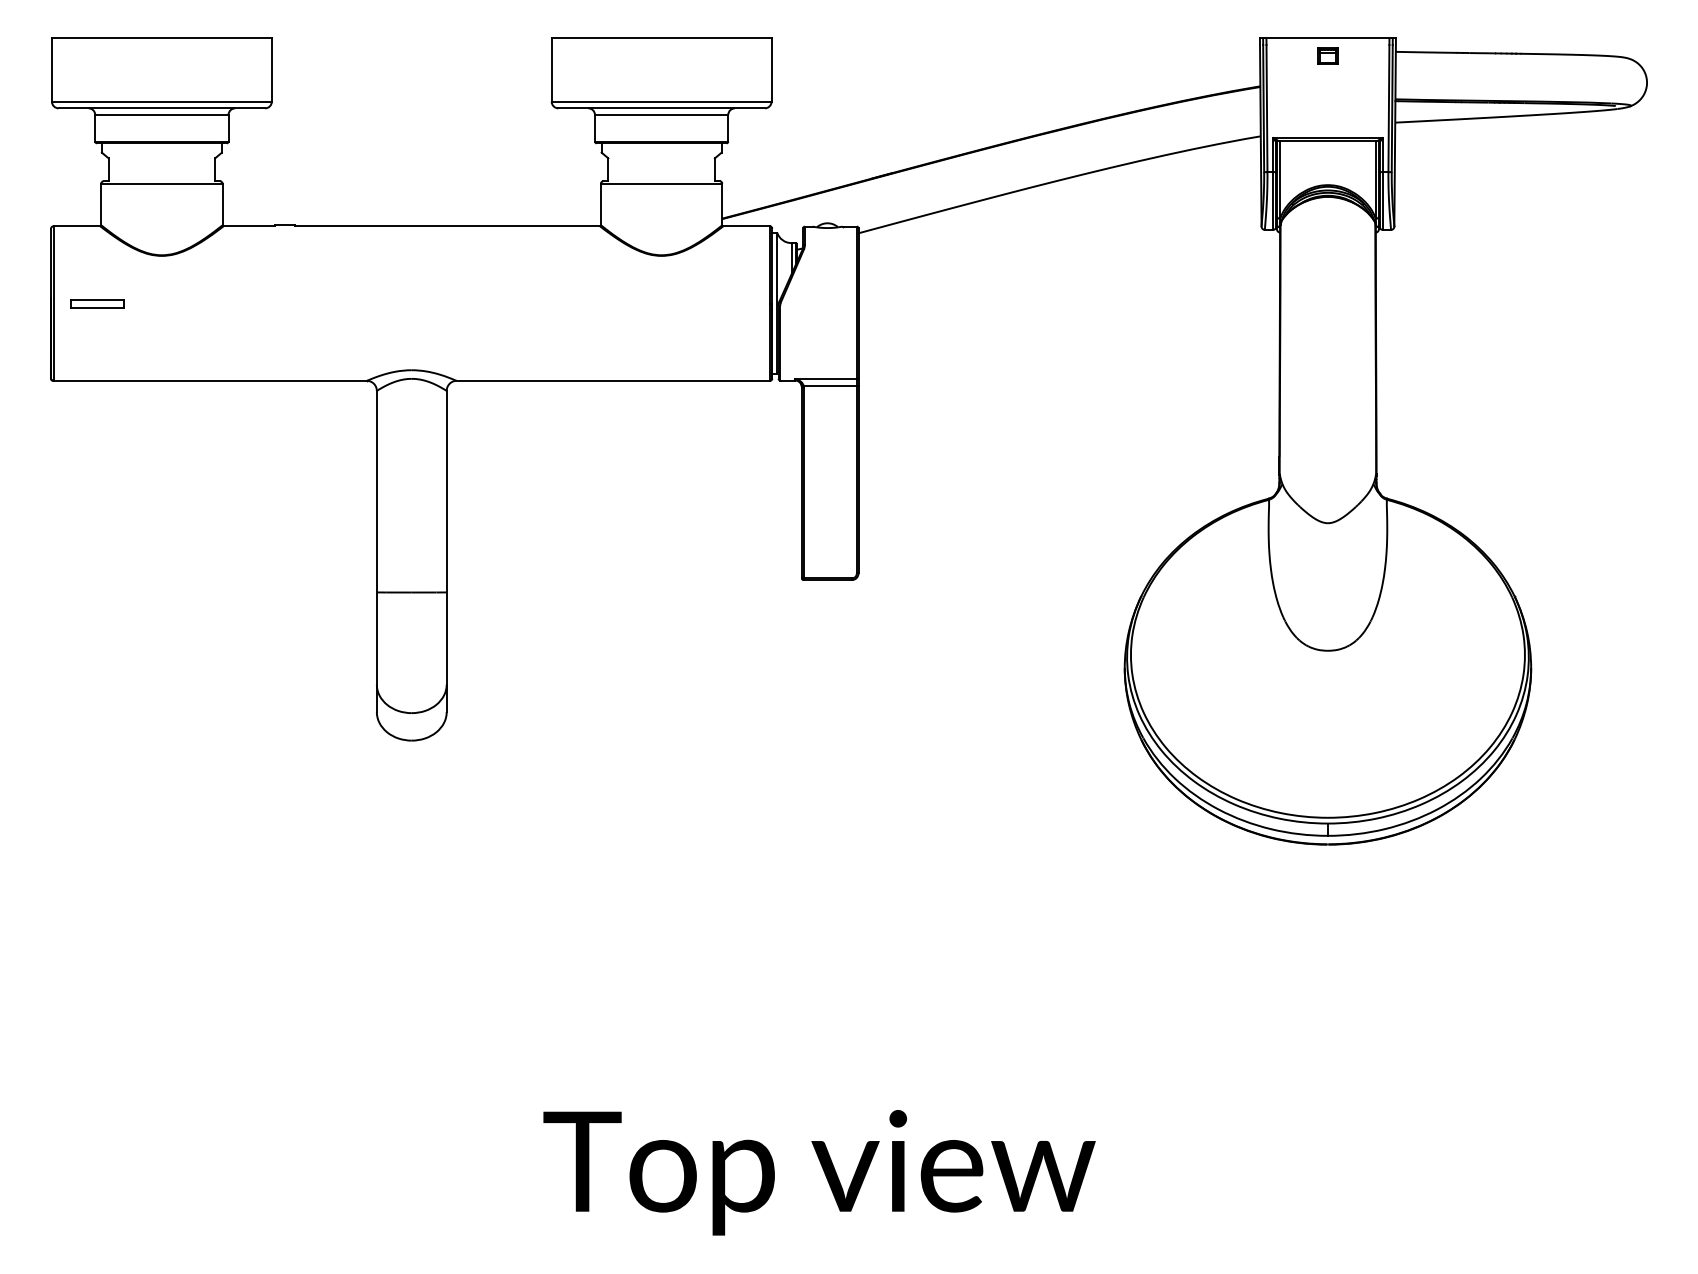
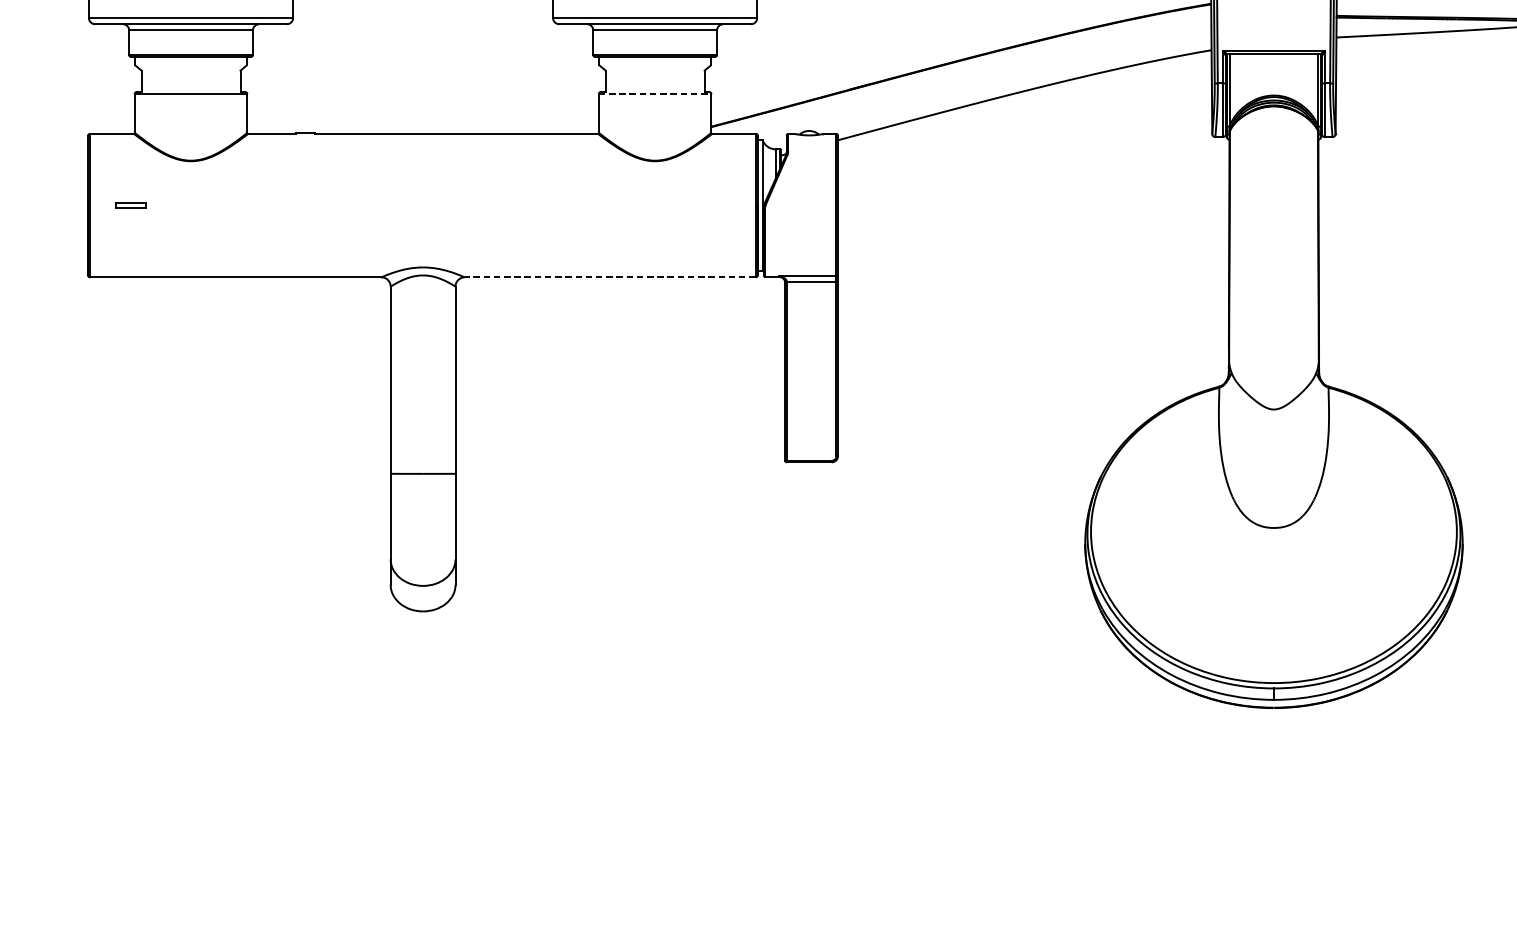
line: (661, 183) -> (655, 94), solid -> dashed
part: (97, 303) -> (131, 205), size x0.6
line: (613, 380) -> (610, 276), solid -> dashed

